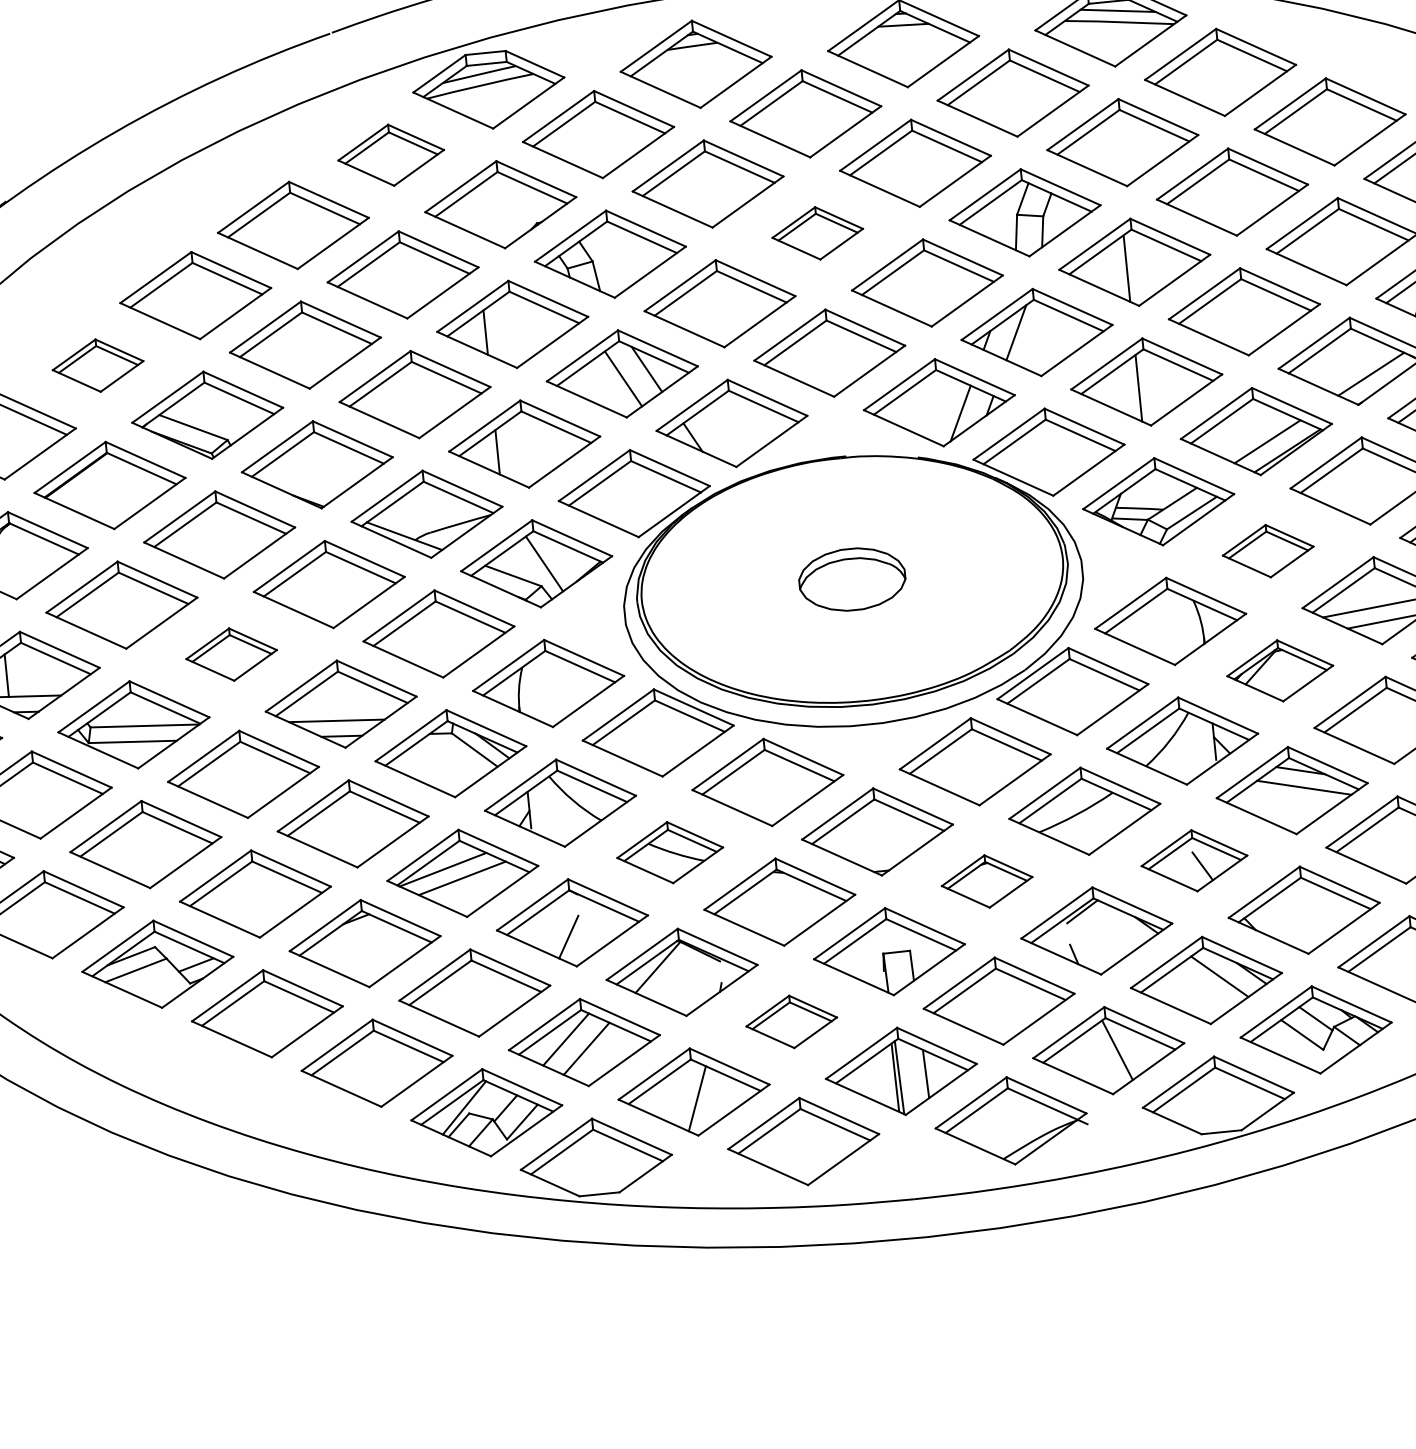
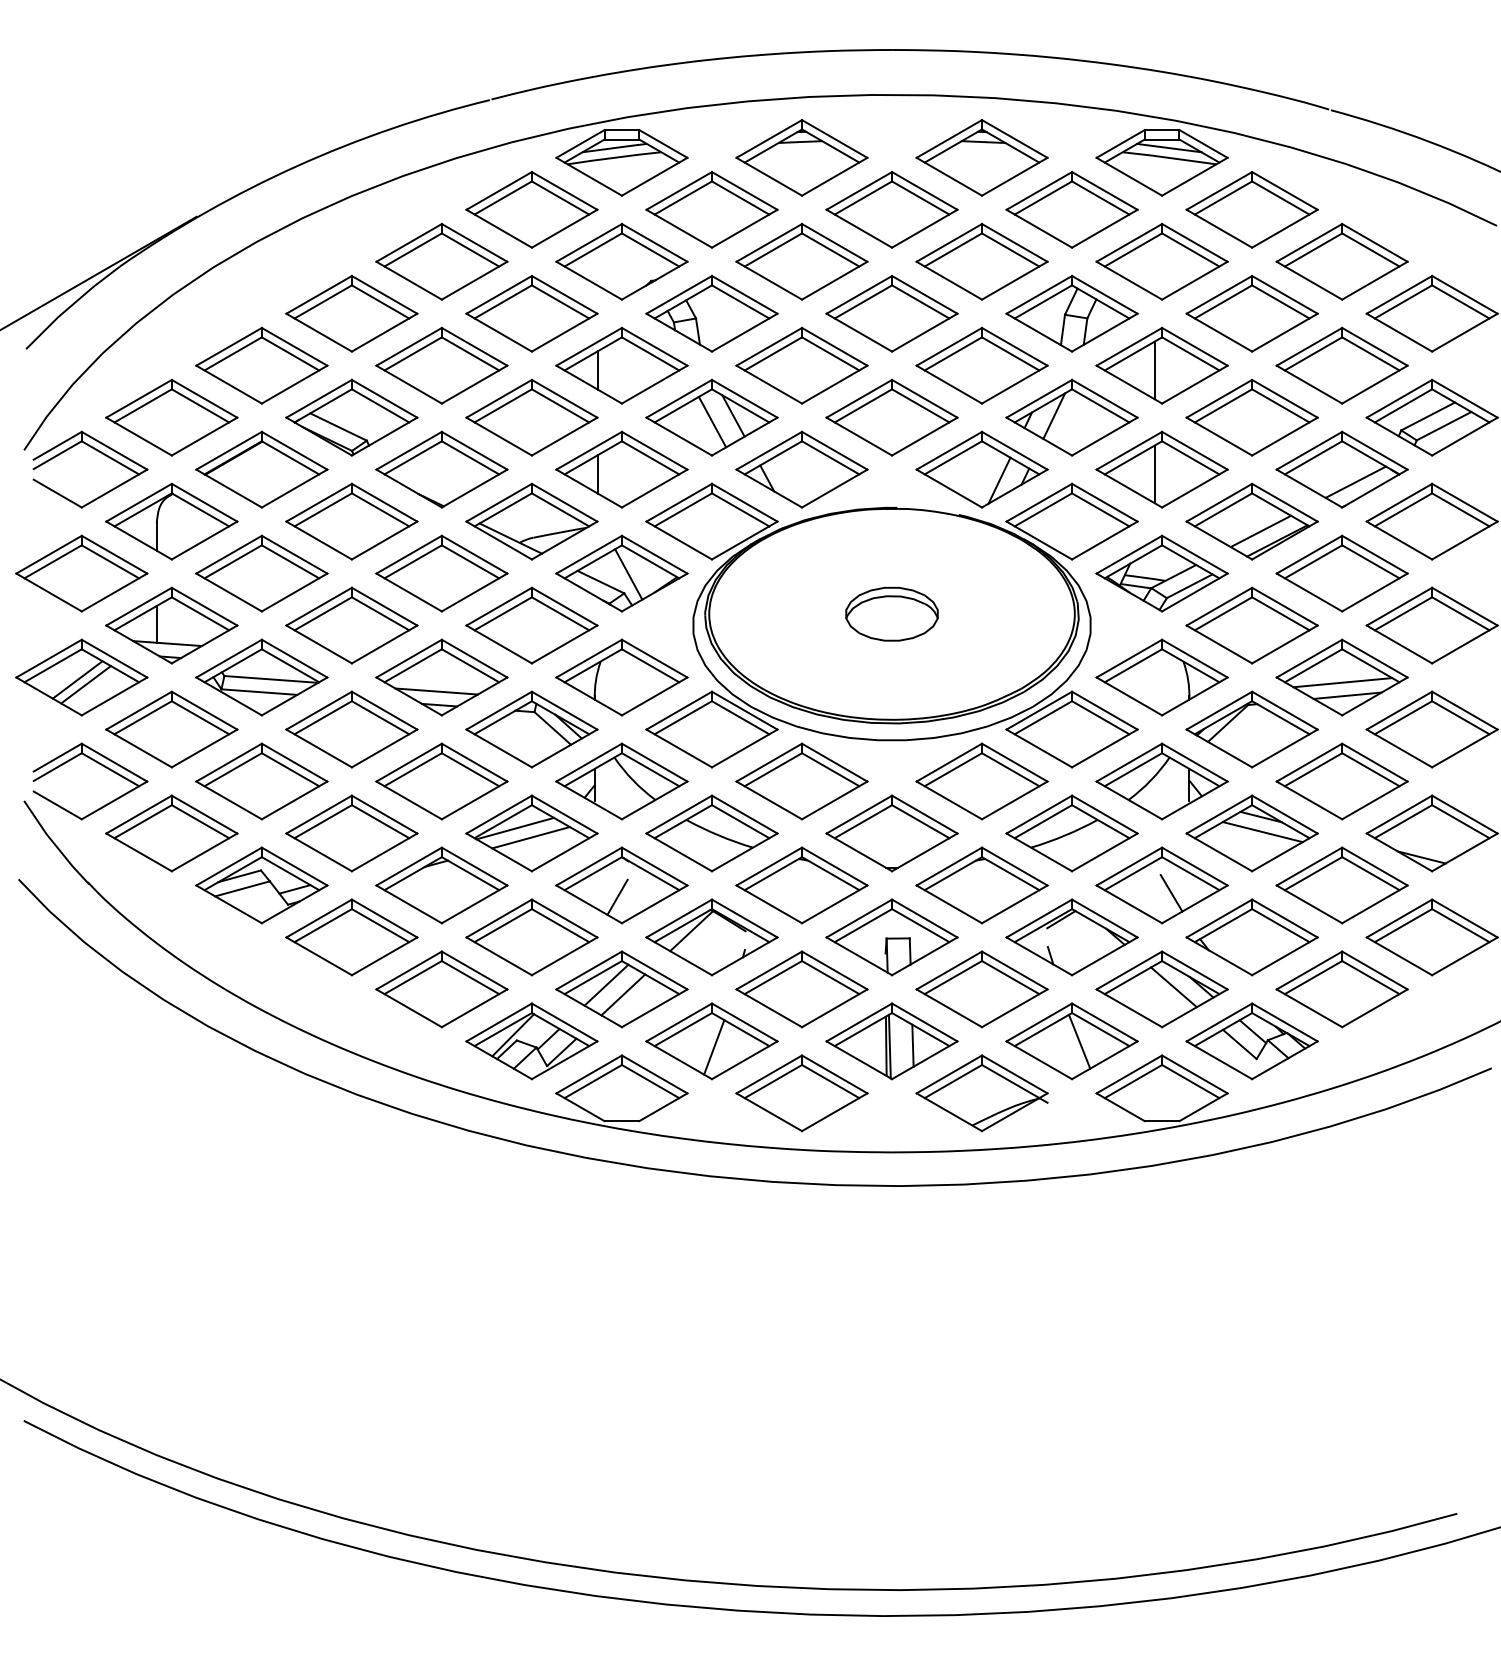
part: (390, 154) -> (531, 209), size x1.43
part: (817, 233) -> (891, 313), size x1.67
part: (97, 365) -> (261, 365), size x1.67
part: (1267, 551) -> (1251, 625), size x1.67
part: (231, 654) -> (351, 625), size x1.67
part: (1279, 670) -> (1251, 729), size x1.43
part: (669, 852) -> (711, 833), size x1.43
part: (1193, 860) -> (1161, 885), size x1.43
part: (986, 881) -> (981, 885), size x1.67
part: (791, 1022) -> (801, 989), size x1.67

